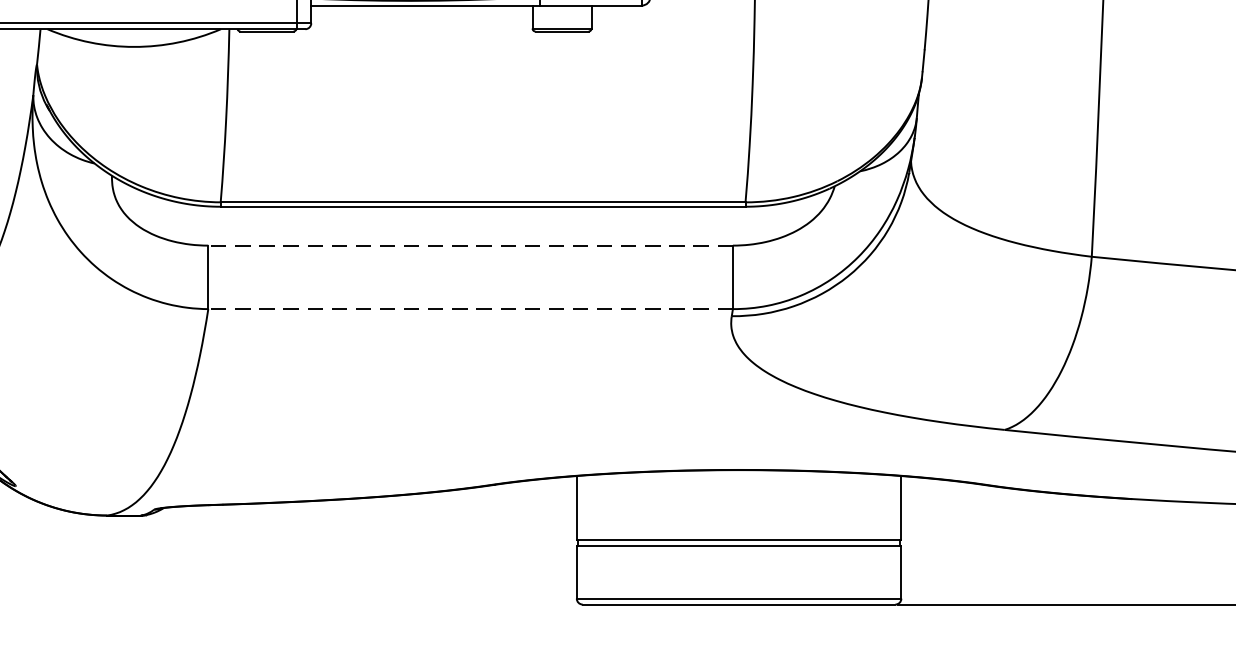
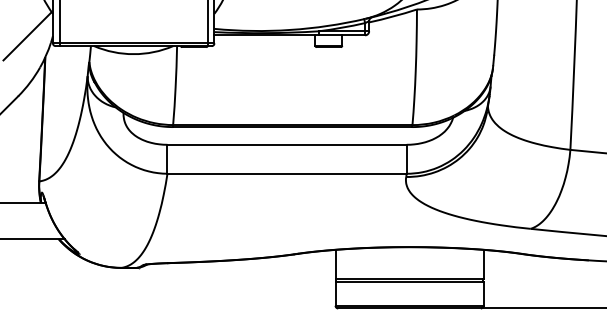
line: (471, 244) -> (287, 144), dashed -> solid
line: (471, 308) -> (287, 173), dashed -> solid

